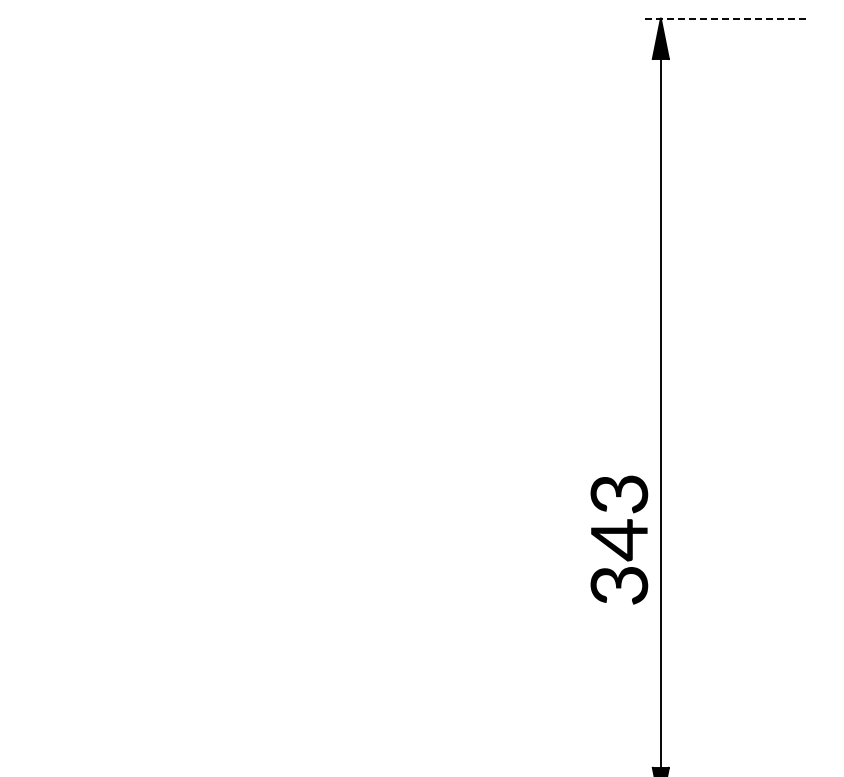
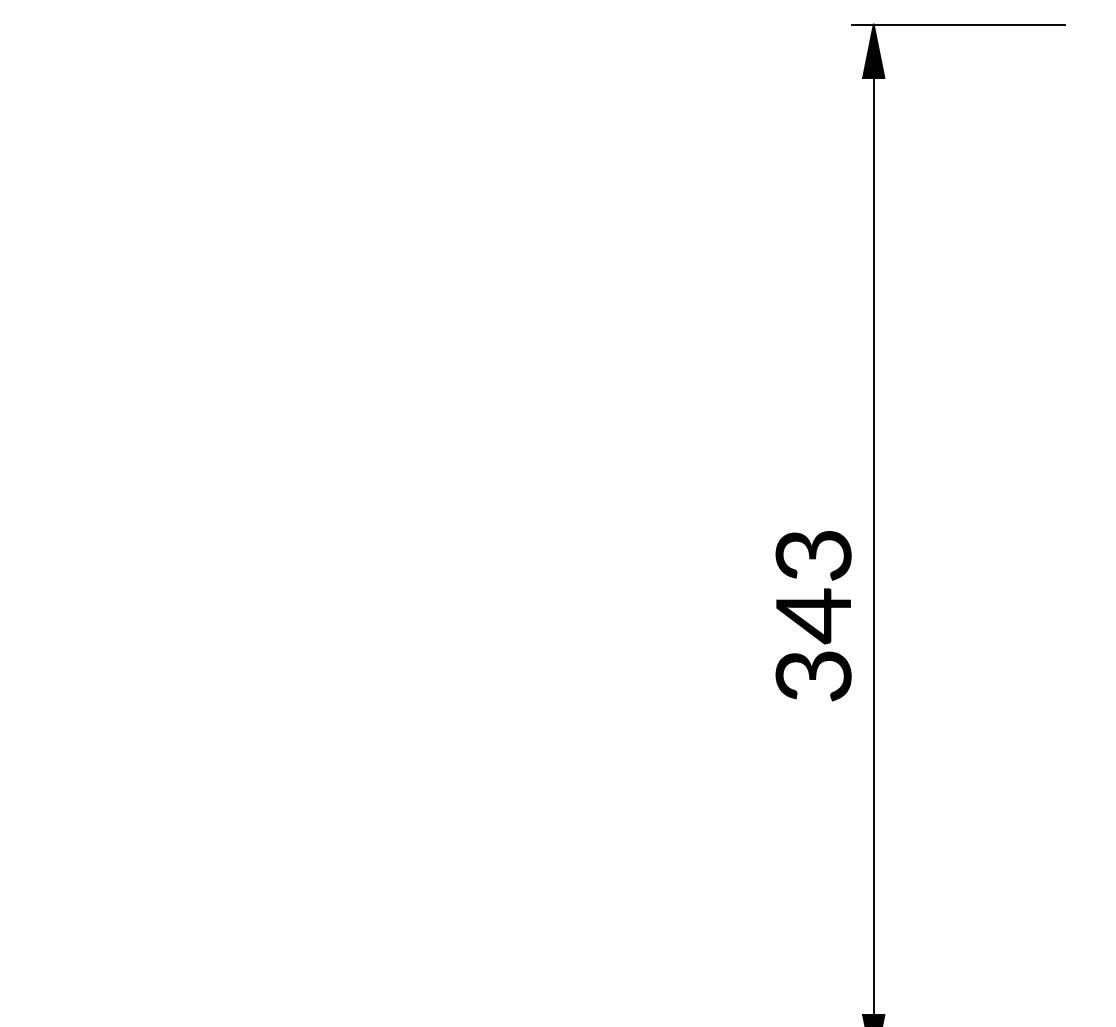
line: (725, 18) -> (959, 24), dashed -> solid
text: (619, 539) -> (813, 615), moved

